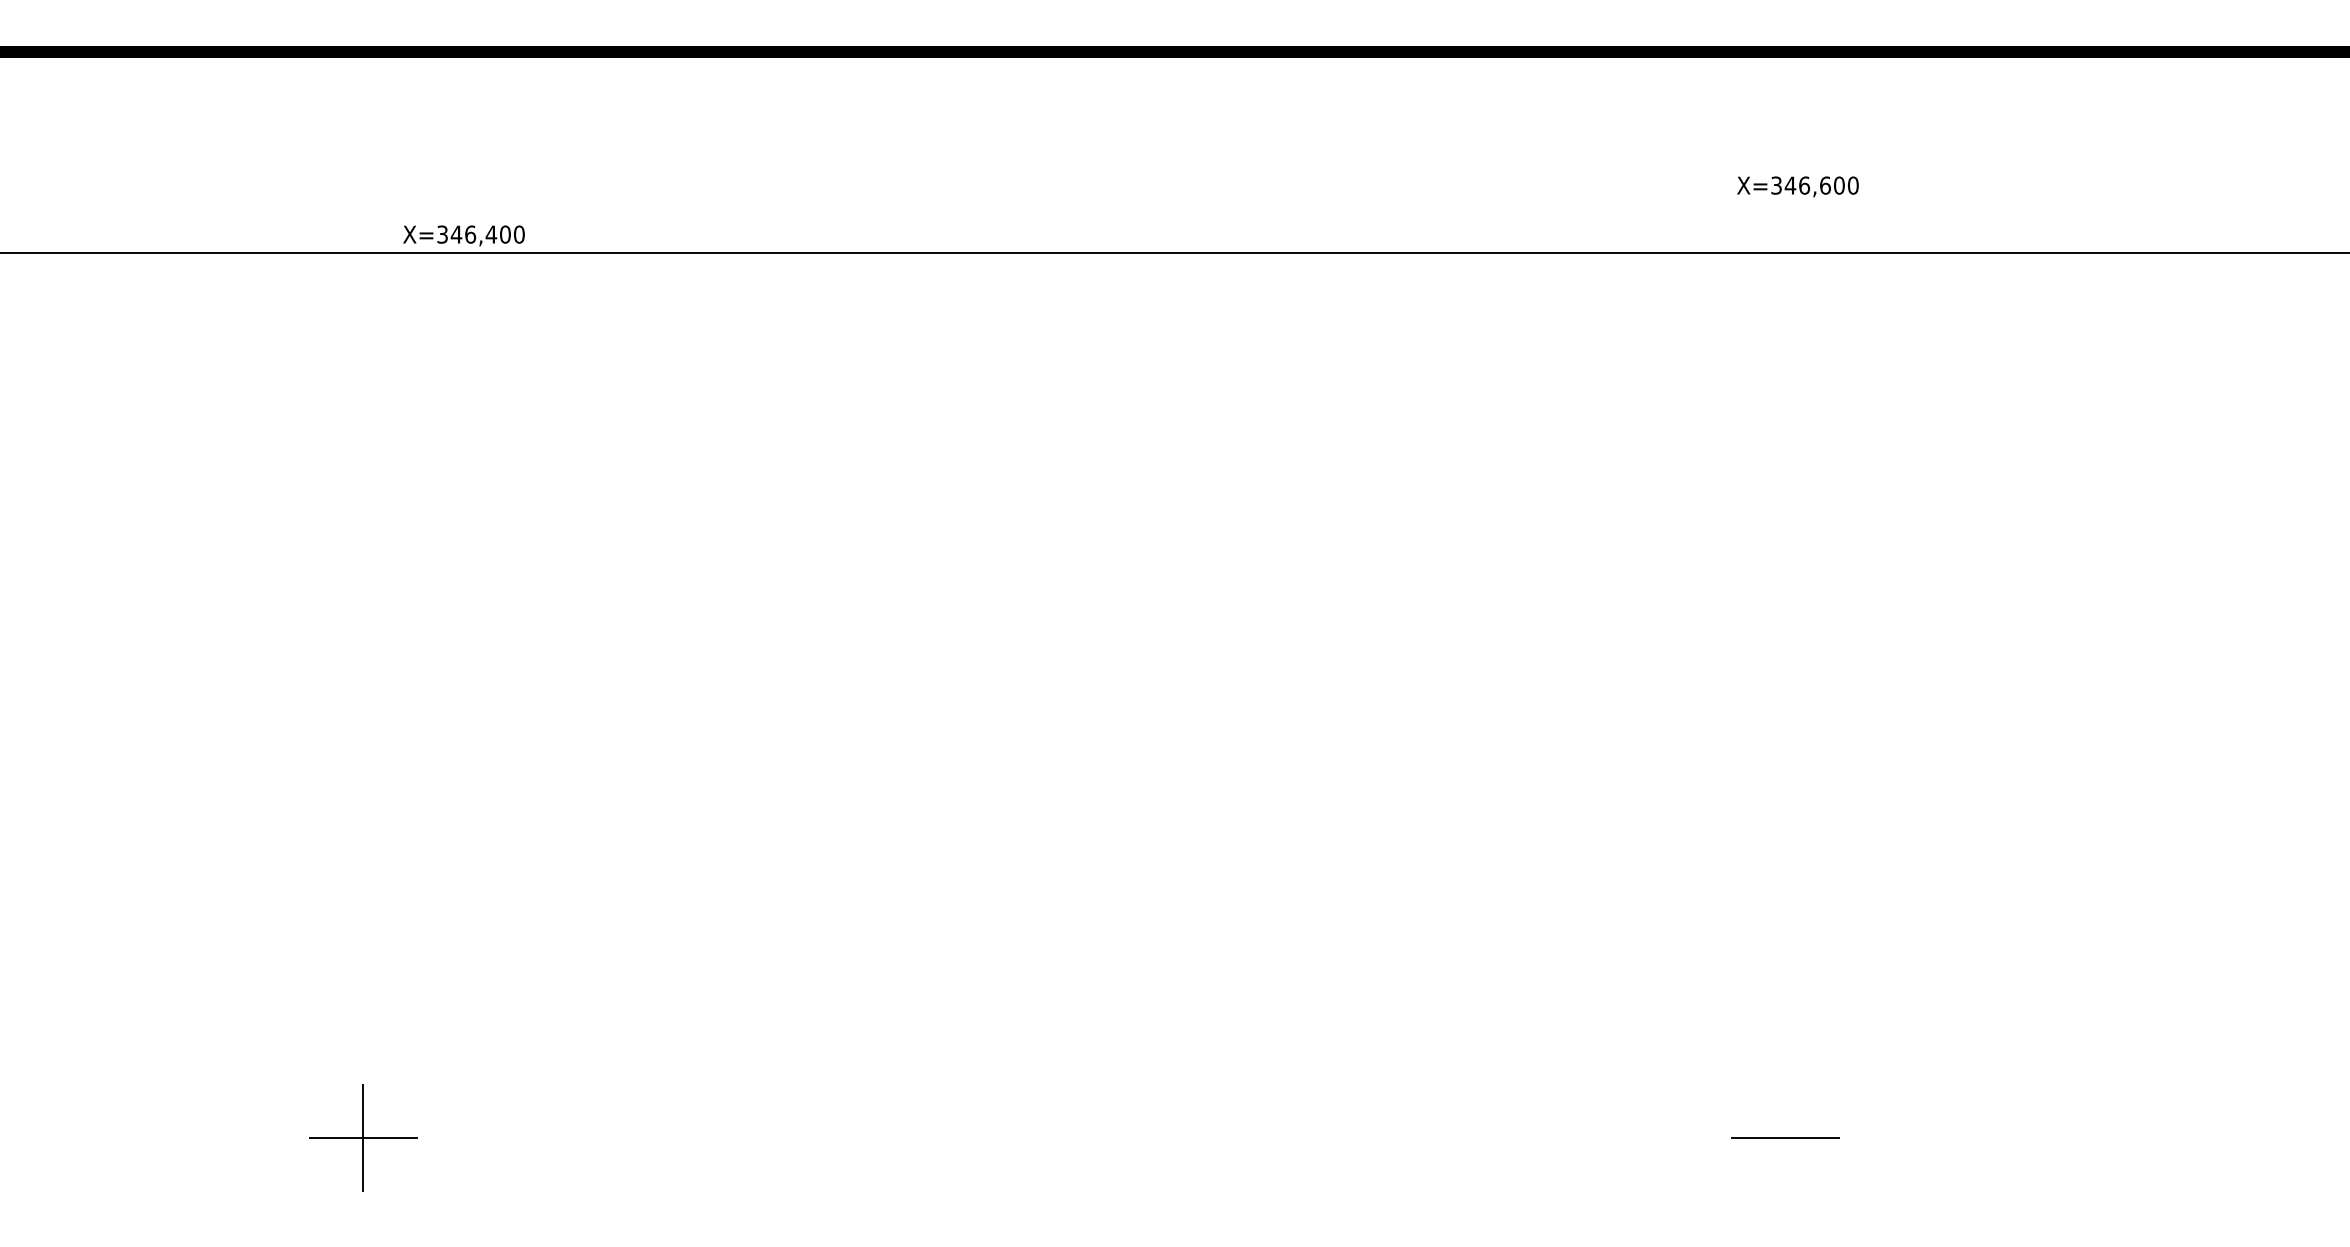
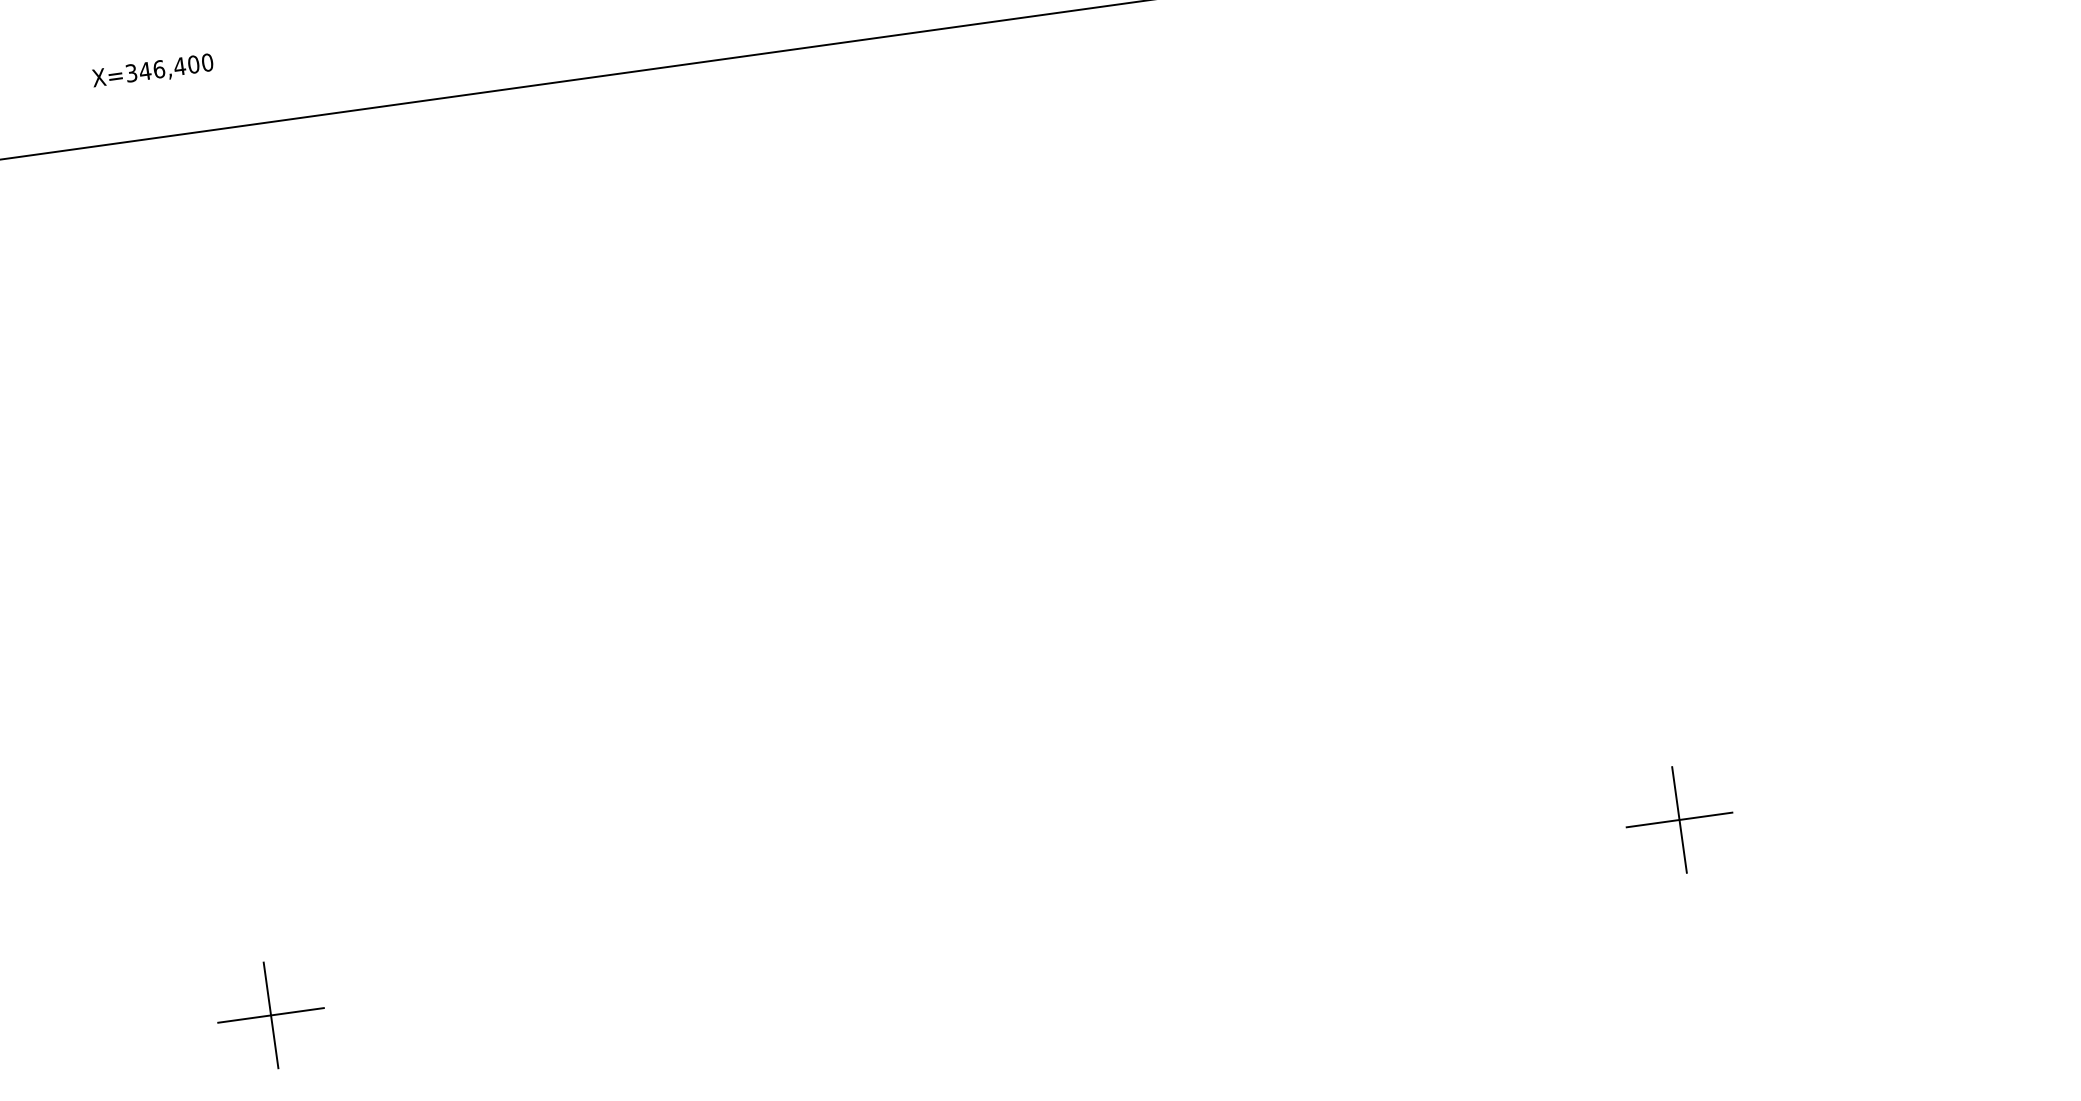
text: (463, 235) -> (152, 71), moved
line: (1785, 1137) -> (1679, 819), added

